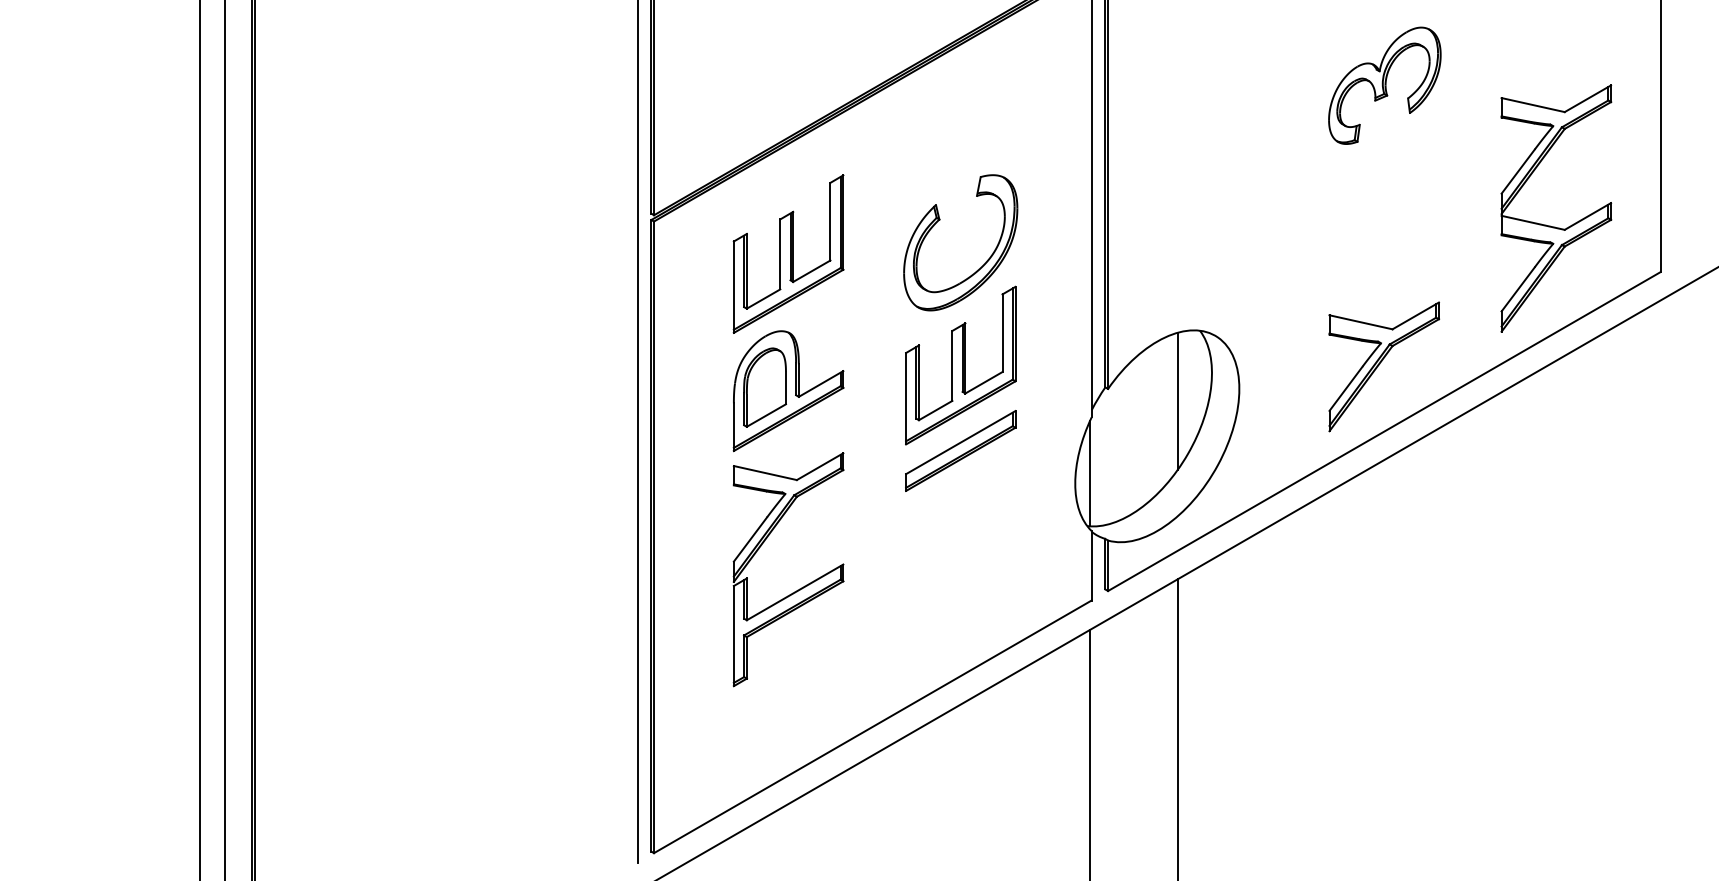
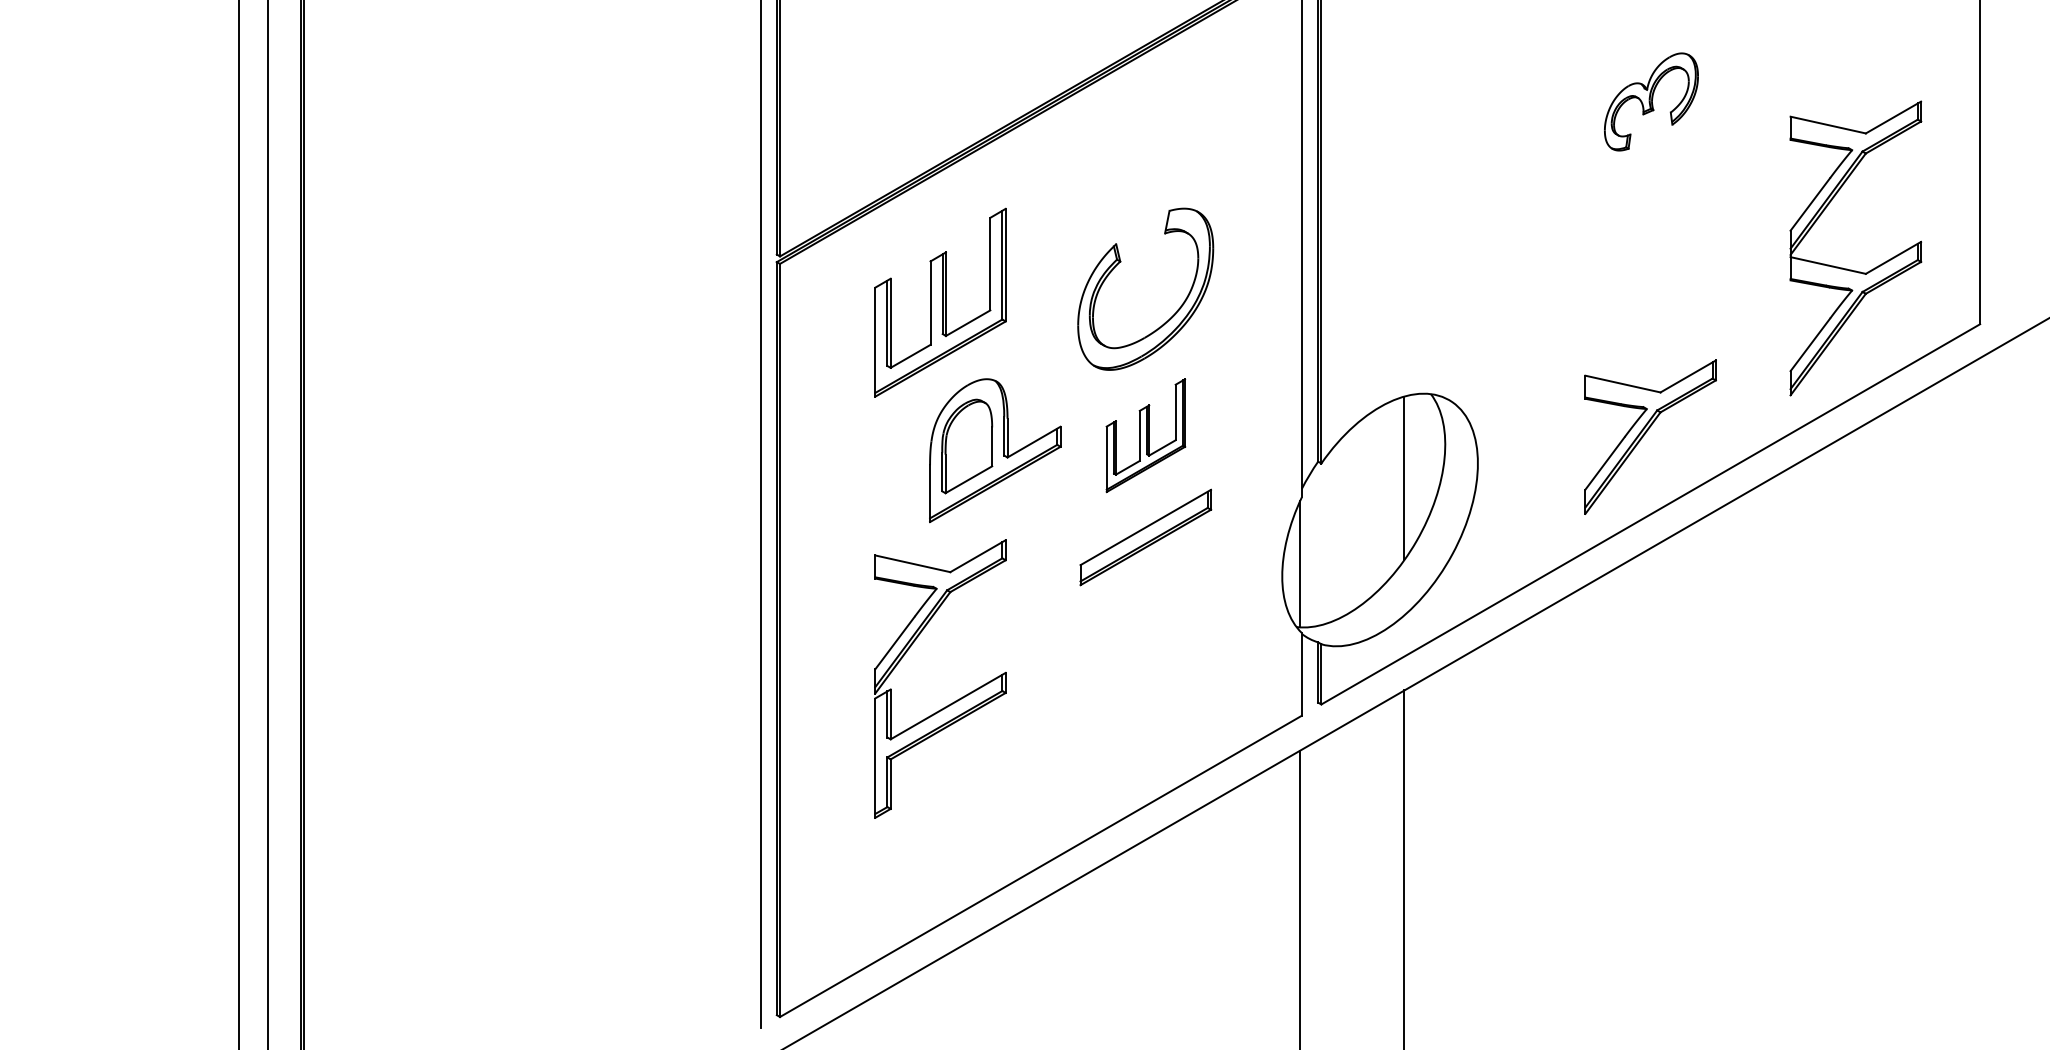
part: (1384, 85) -> (1650, 101), size x0.7
part: (960, 365) -> (1145, 435), size x0.6
part: (788, 391) -> (995, 451), moved

